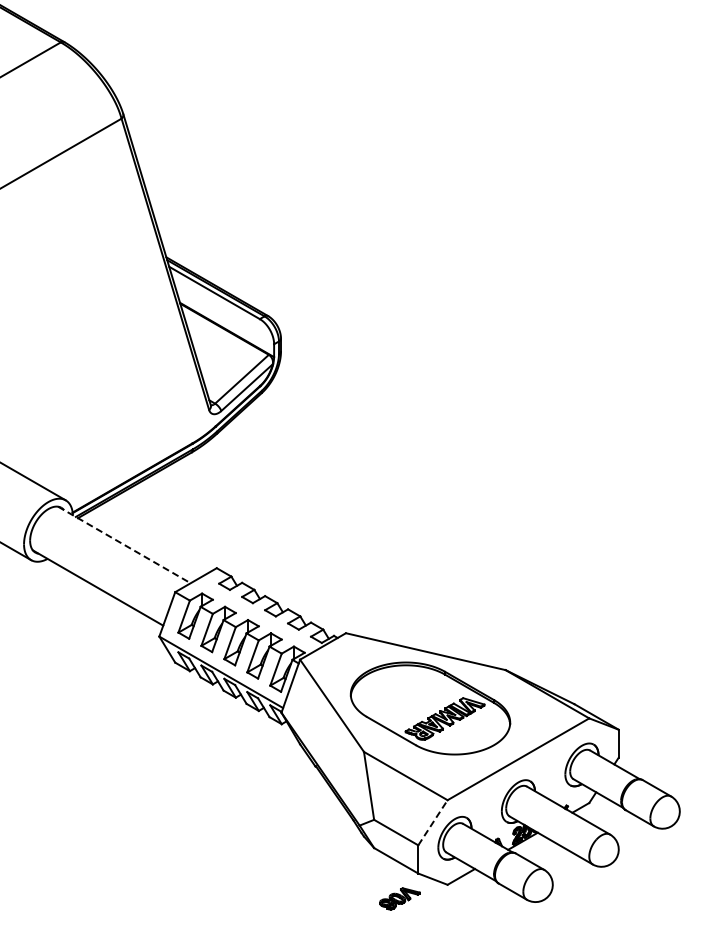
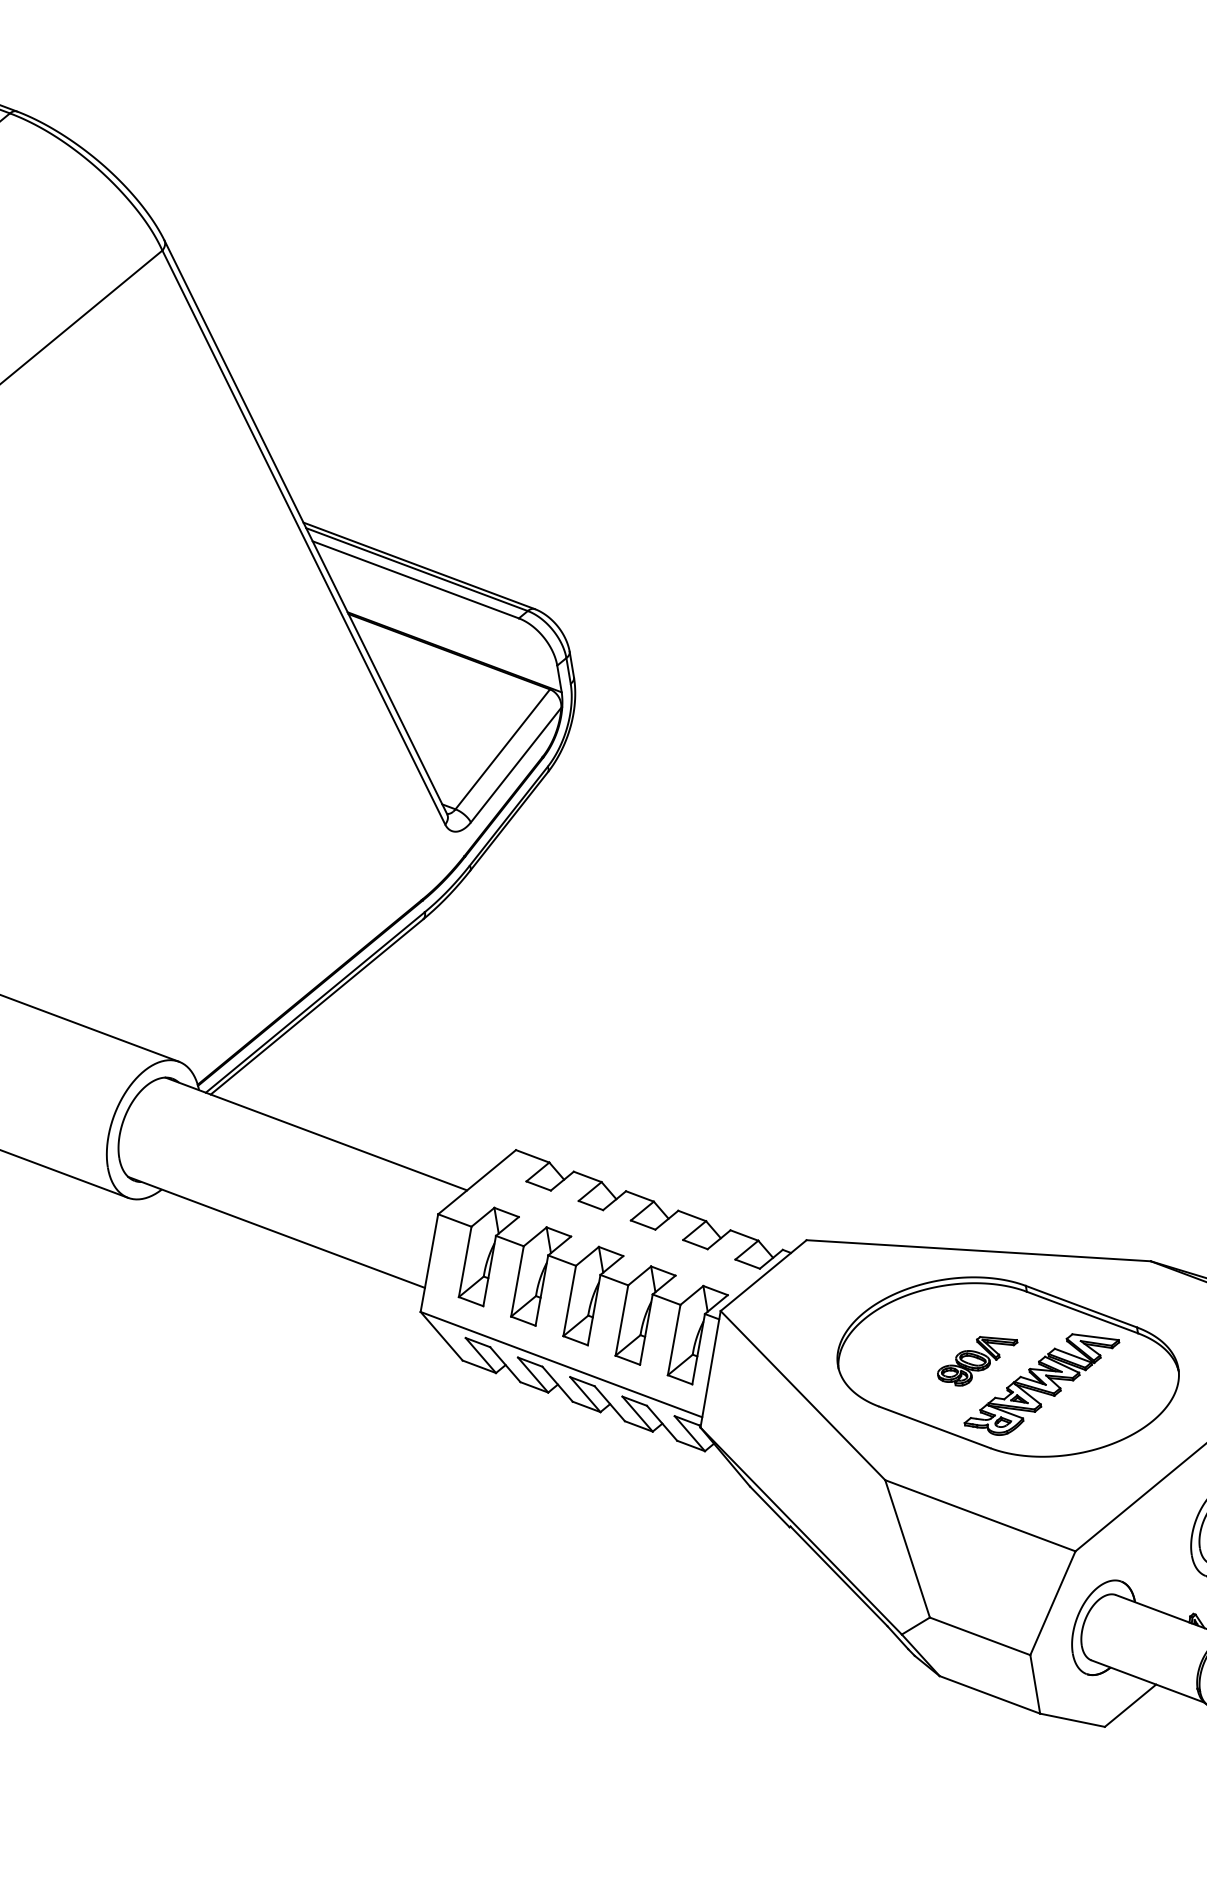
line: (124, 544) -> (316, 1132), dashed -> solid
line: (432, 822) -> (1051, 1602), dashed -> solid
part: (399, 898) -> (977, 1359), moved

